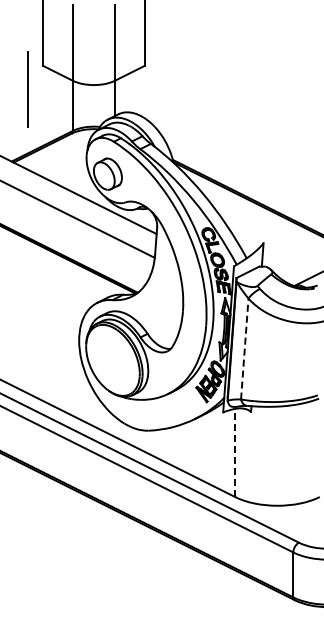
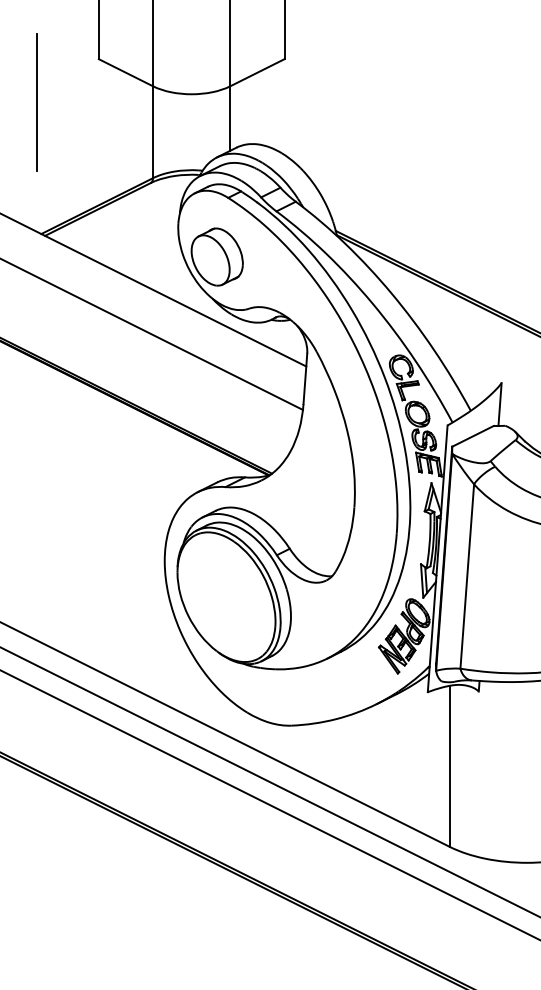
line: (27, 89) -> (37, 102), moved
line: (244, 349) -> (466, 577), dashed -> solid
line: (235, 452) -> (450, 765), dashed -> solid

